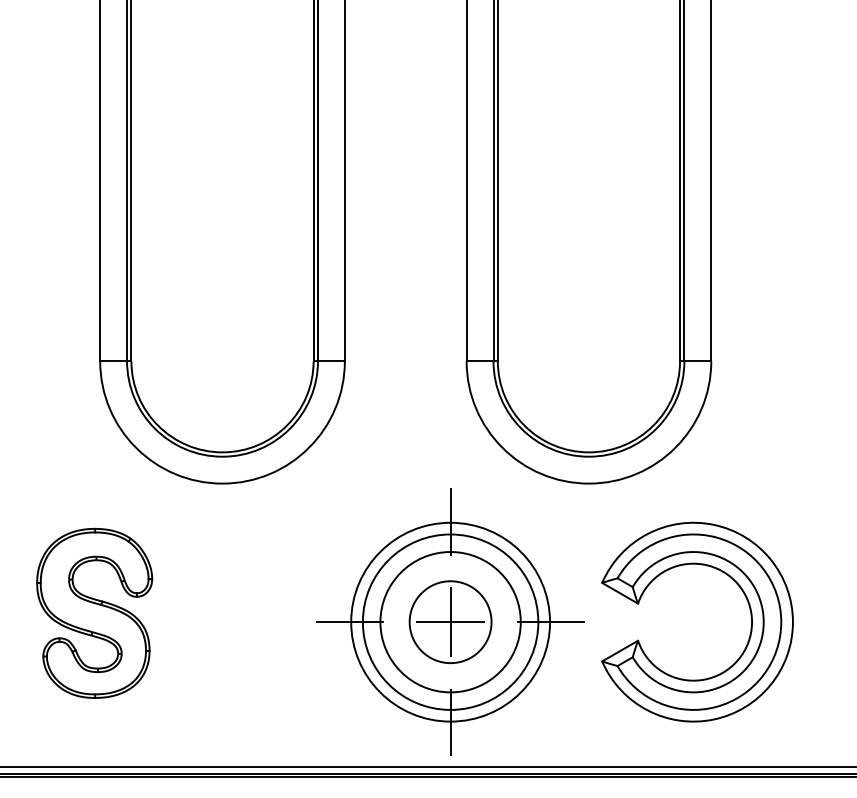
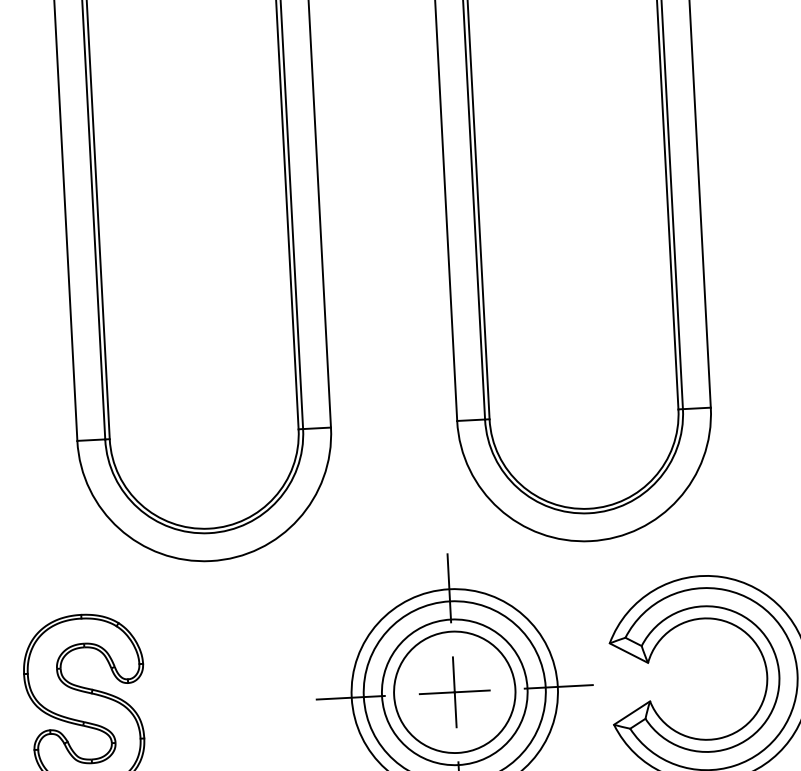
circle: (450, 621) -> (454, 691), size x1.43

